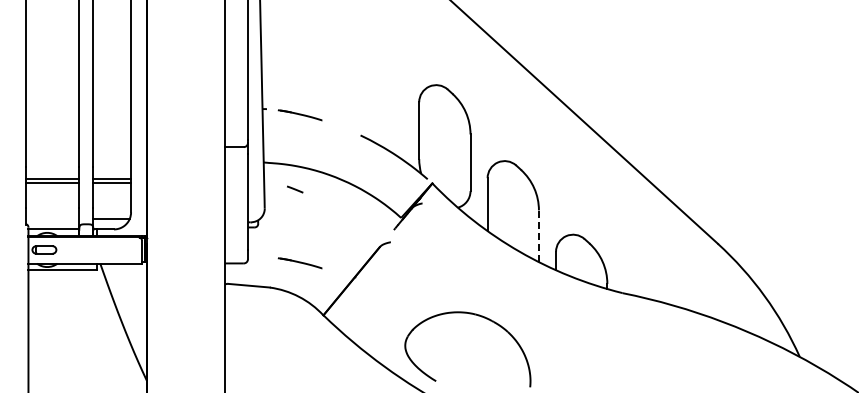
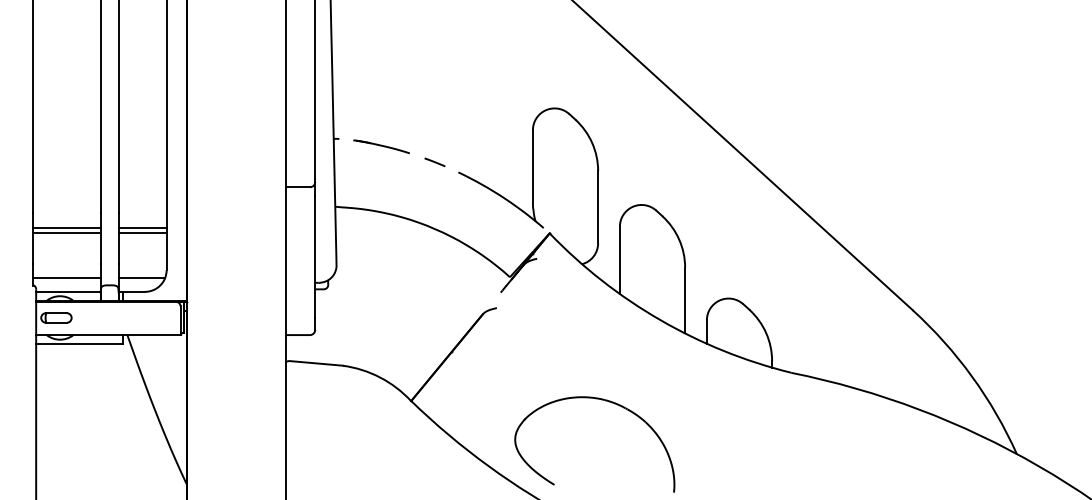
line: (295, 189) -> (435, 162), moved
line: (52, 218) -> (66, 277), added
line: (538, 236) -> (684, 300), dashed -> solid
line: (299, 263) -> (380, 335), removed

